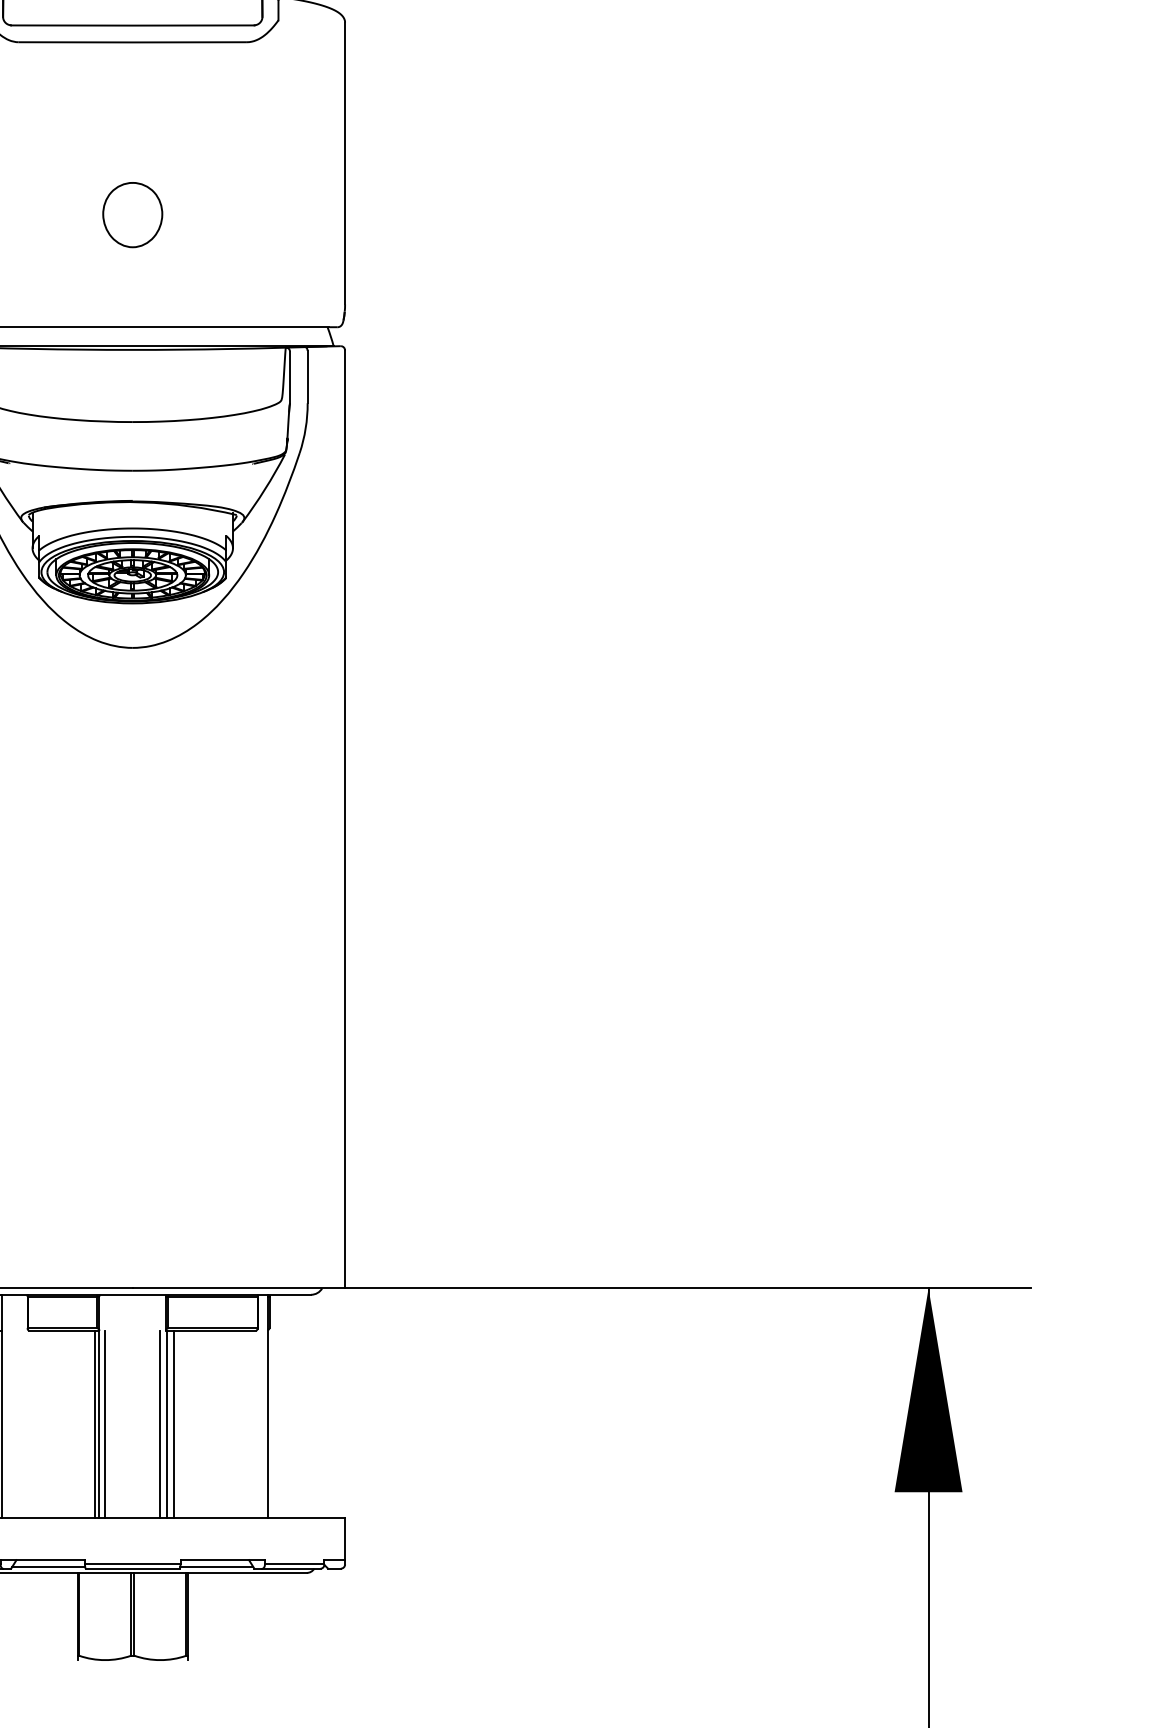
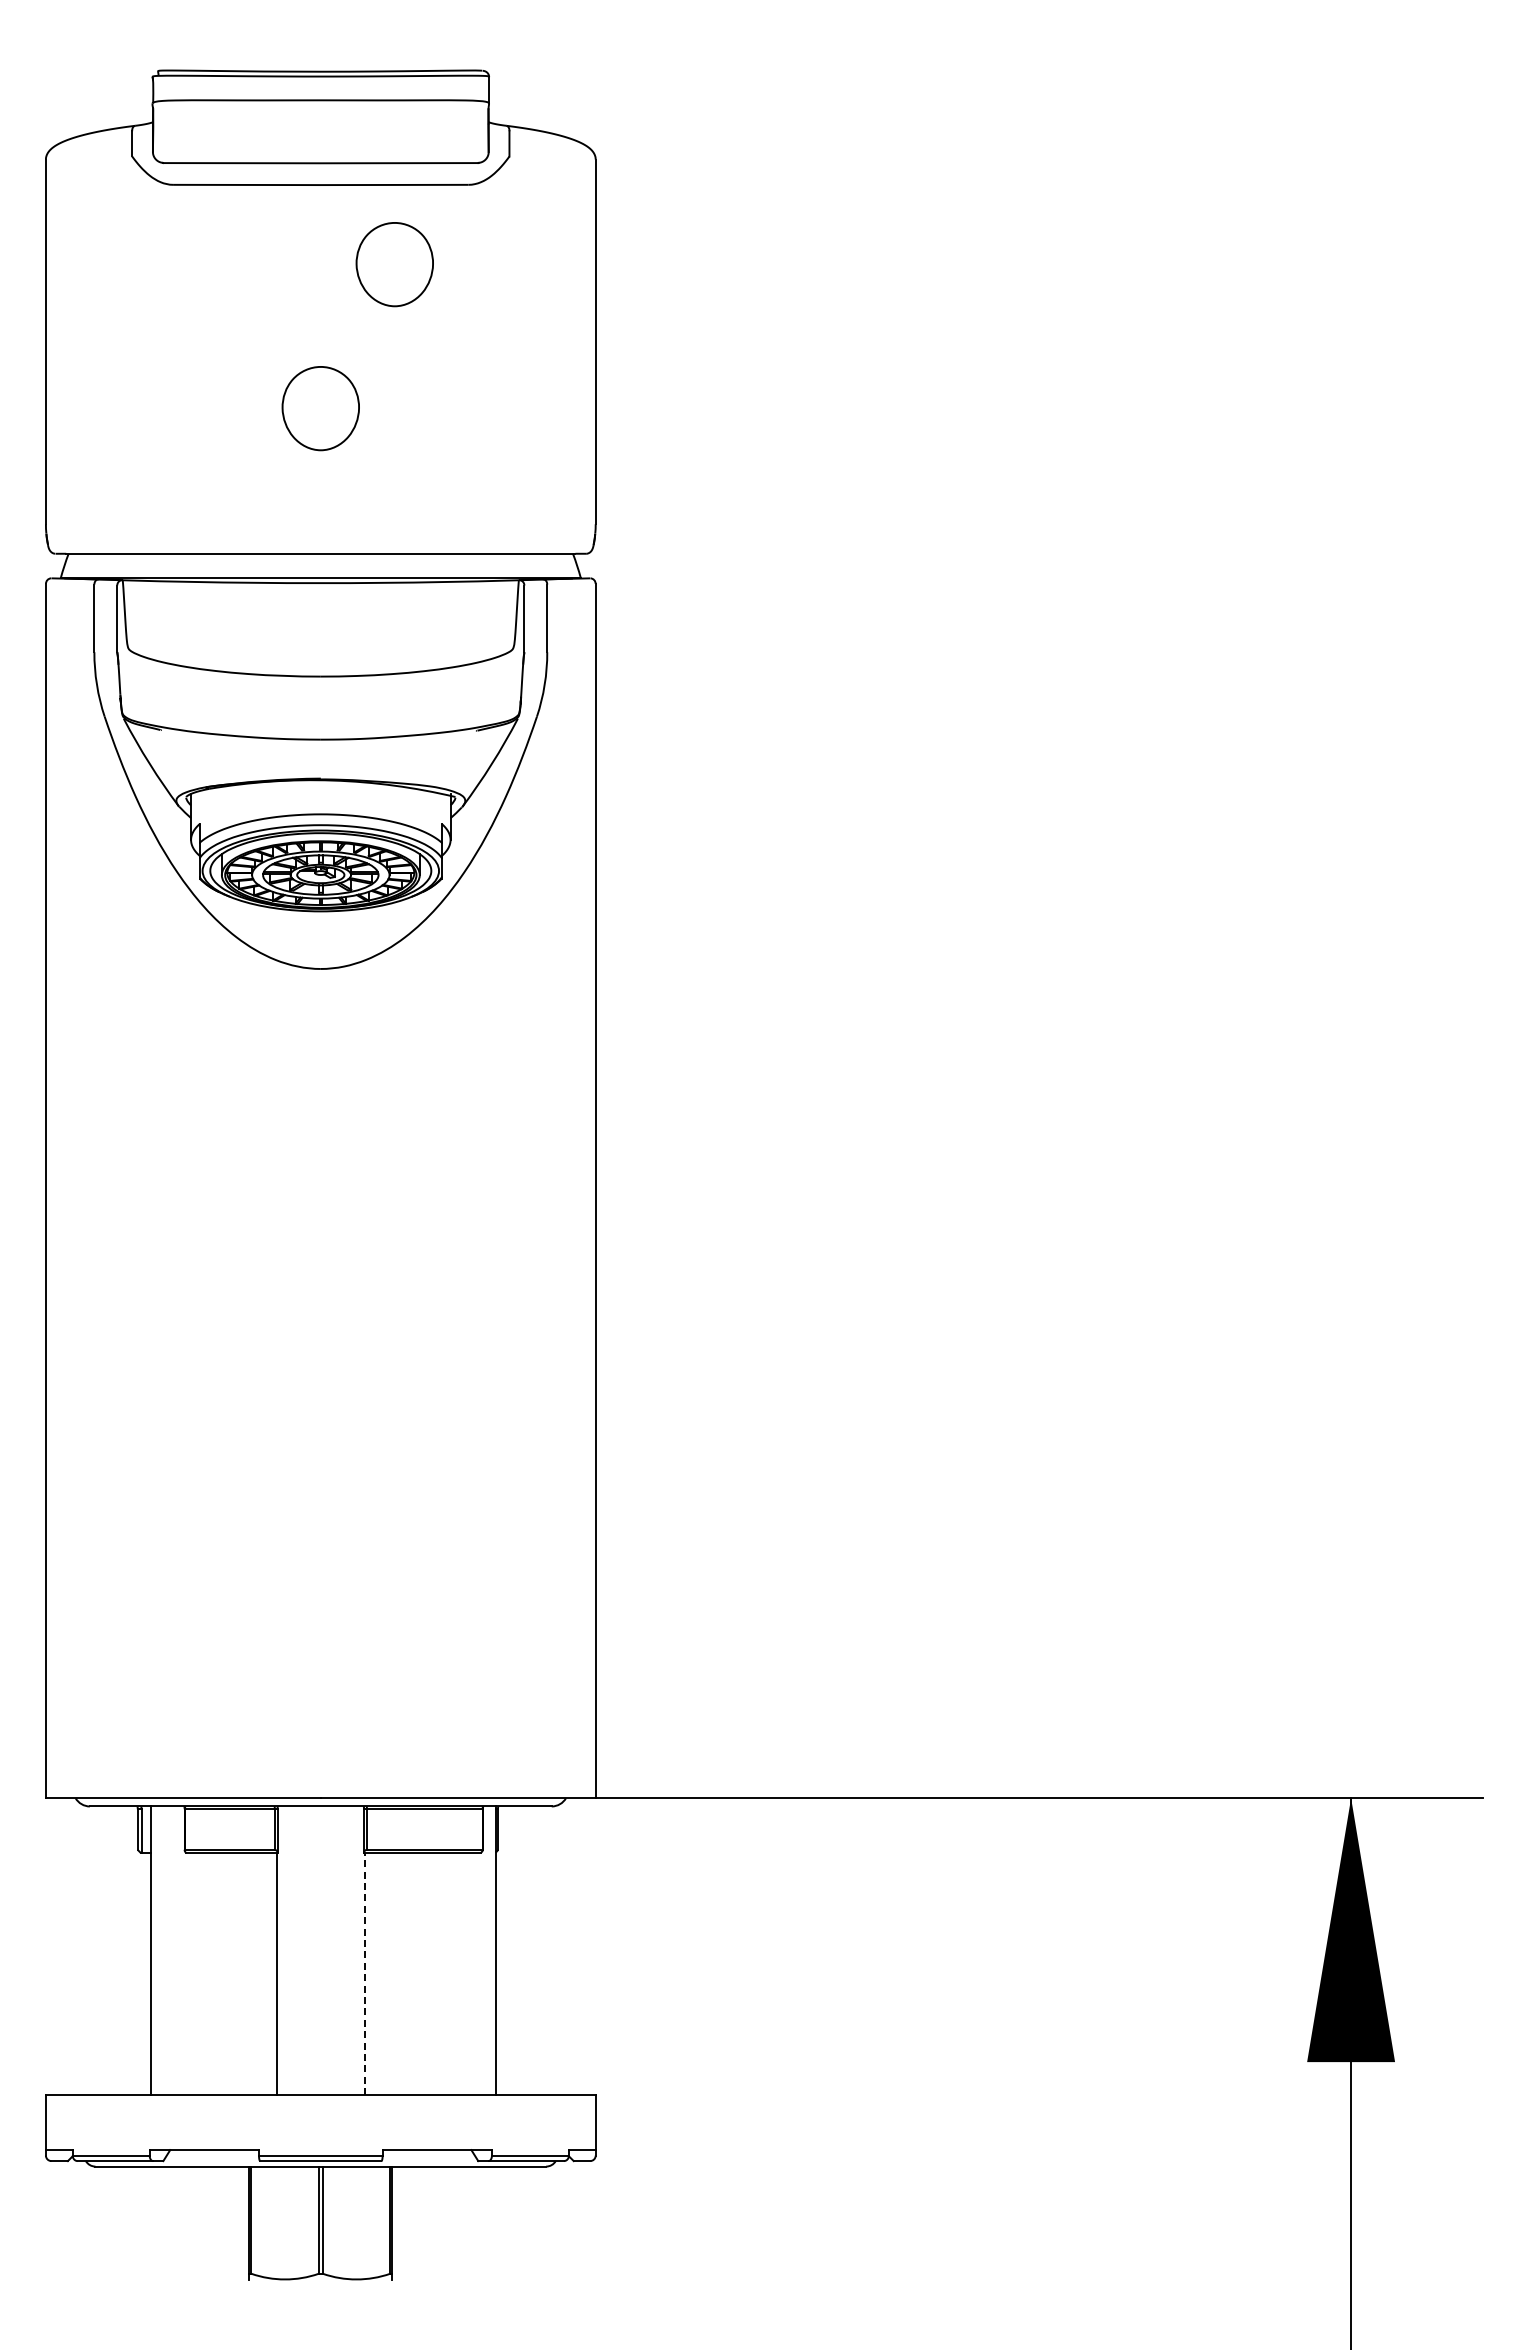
part: (189, 103) -> (394, 264), added
line: (95, 1424) -> (272, 1974), removed
line: (105, 1424) -> (285, 1974), removed
line: (160, 1424) -> (356, 1974), removed
line: (166, 1424) -> (364, 1974), solid -> dashed
line: (174, 1424) -> (374, 1974), removed
line: (49, 1566) -> (212, 2158), removed
line: (216, 1566) -> (429, 2158), removed

